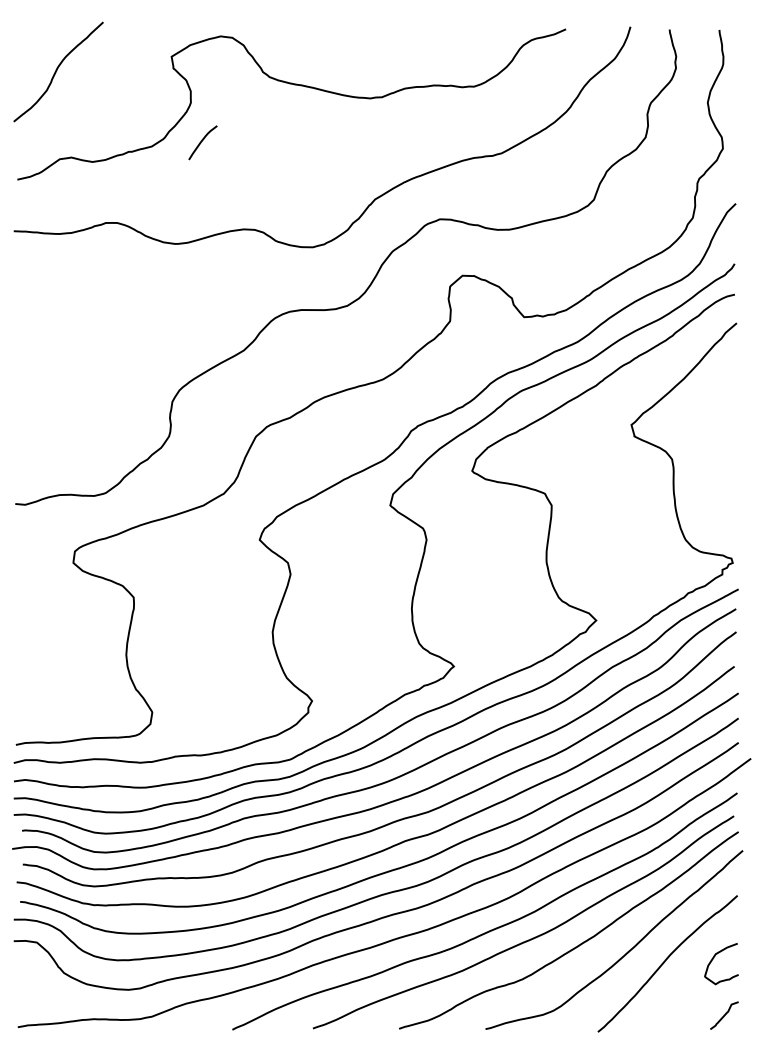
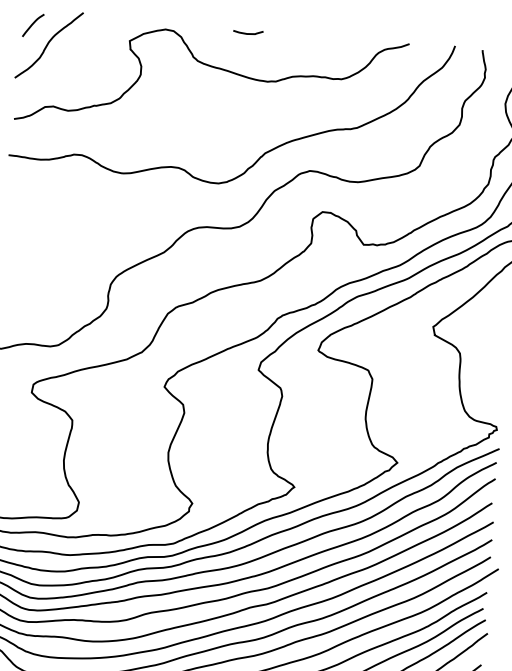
curve: (337, 32) -> (248, 33), added
curve: (202, 141) -> (33, 24), moved

